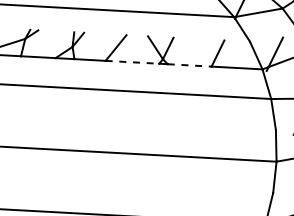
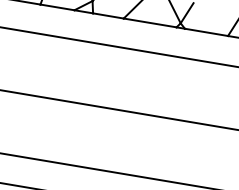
line: (132, 62) -> (150, 23), dashed -> solid
line: (189, 65) -> (206, 32), dashed -> solid

